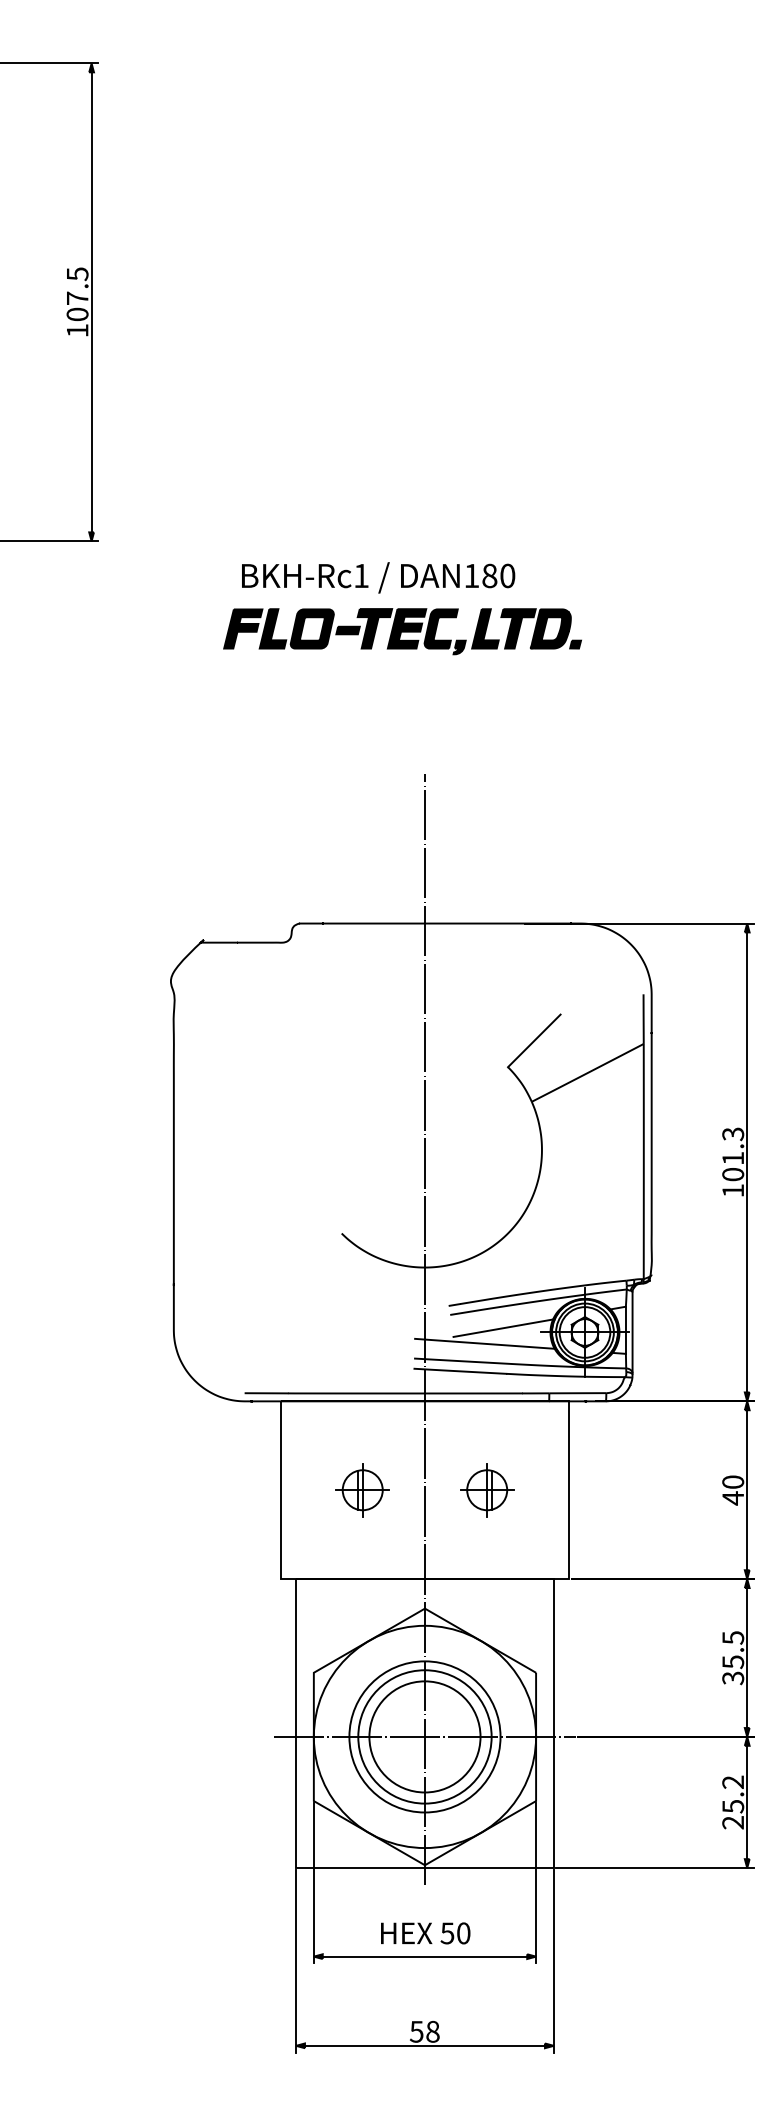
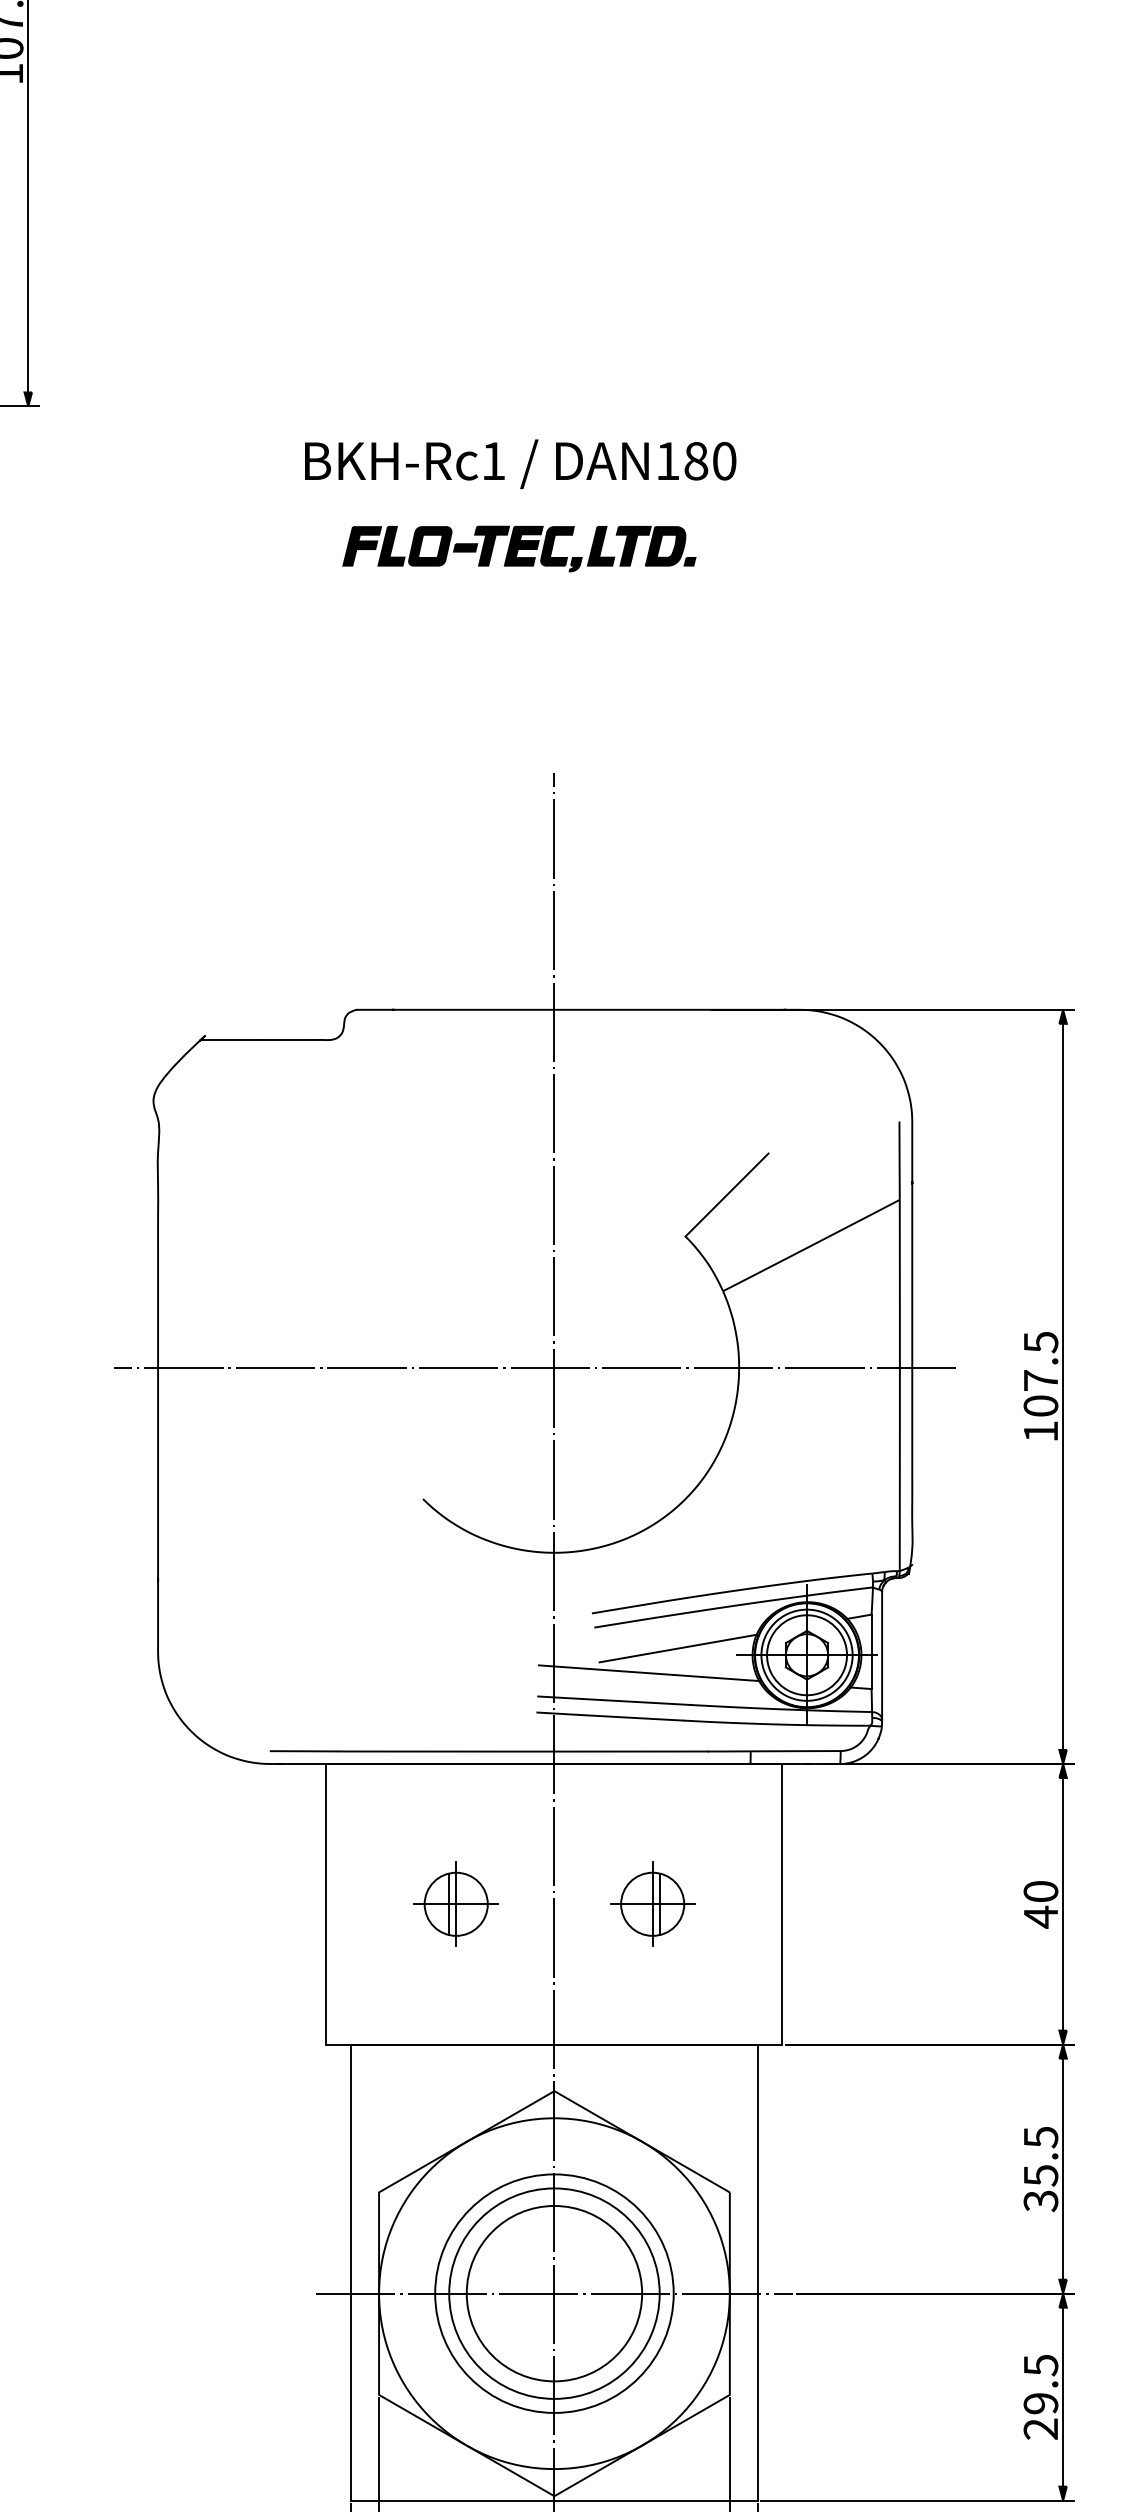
text: (378, 577) -> (520, 463), moved
part: (402, 631) -> (518, 548), size x0.62
text: (732, 1145) -> (1039, 1360), 101.3 -> 107.5
line: (412, 1150) -> (534, 1368), added
text: (733, 1794) -> (1041, 2384), 25.2 -> 29.5

